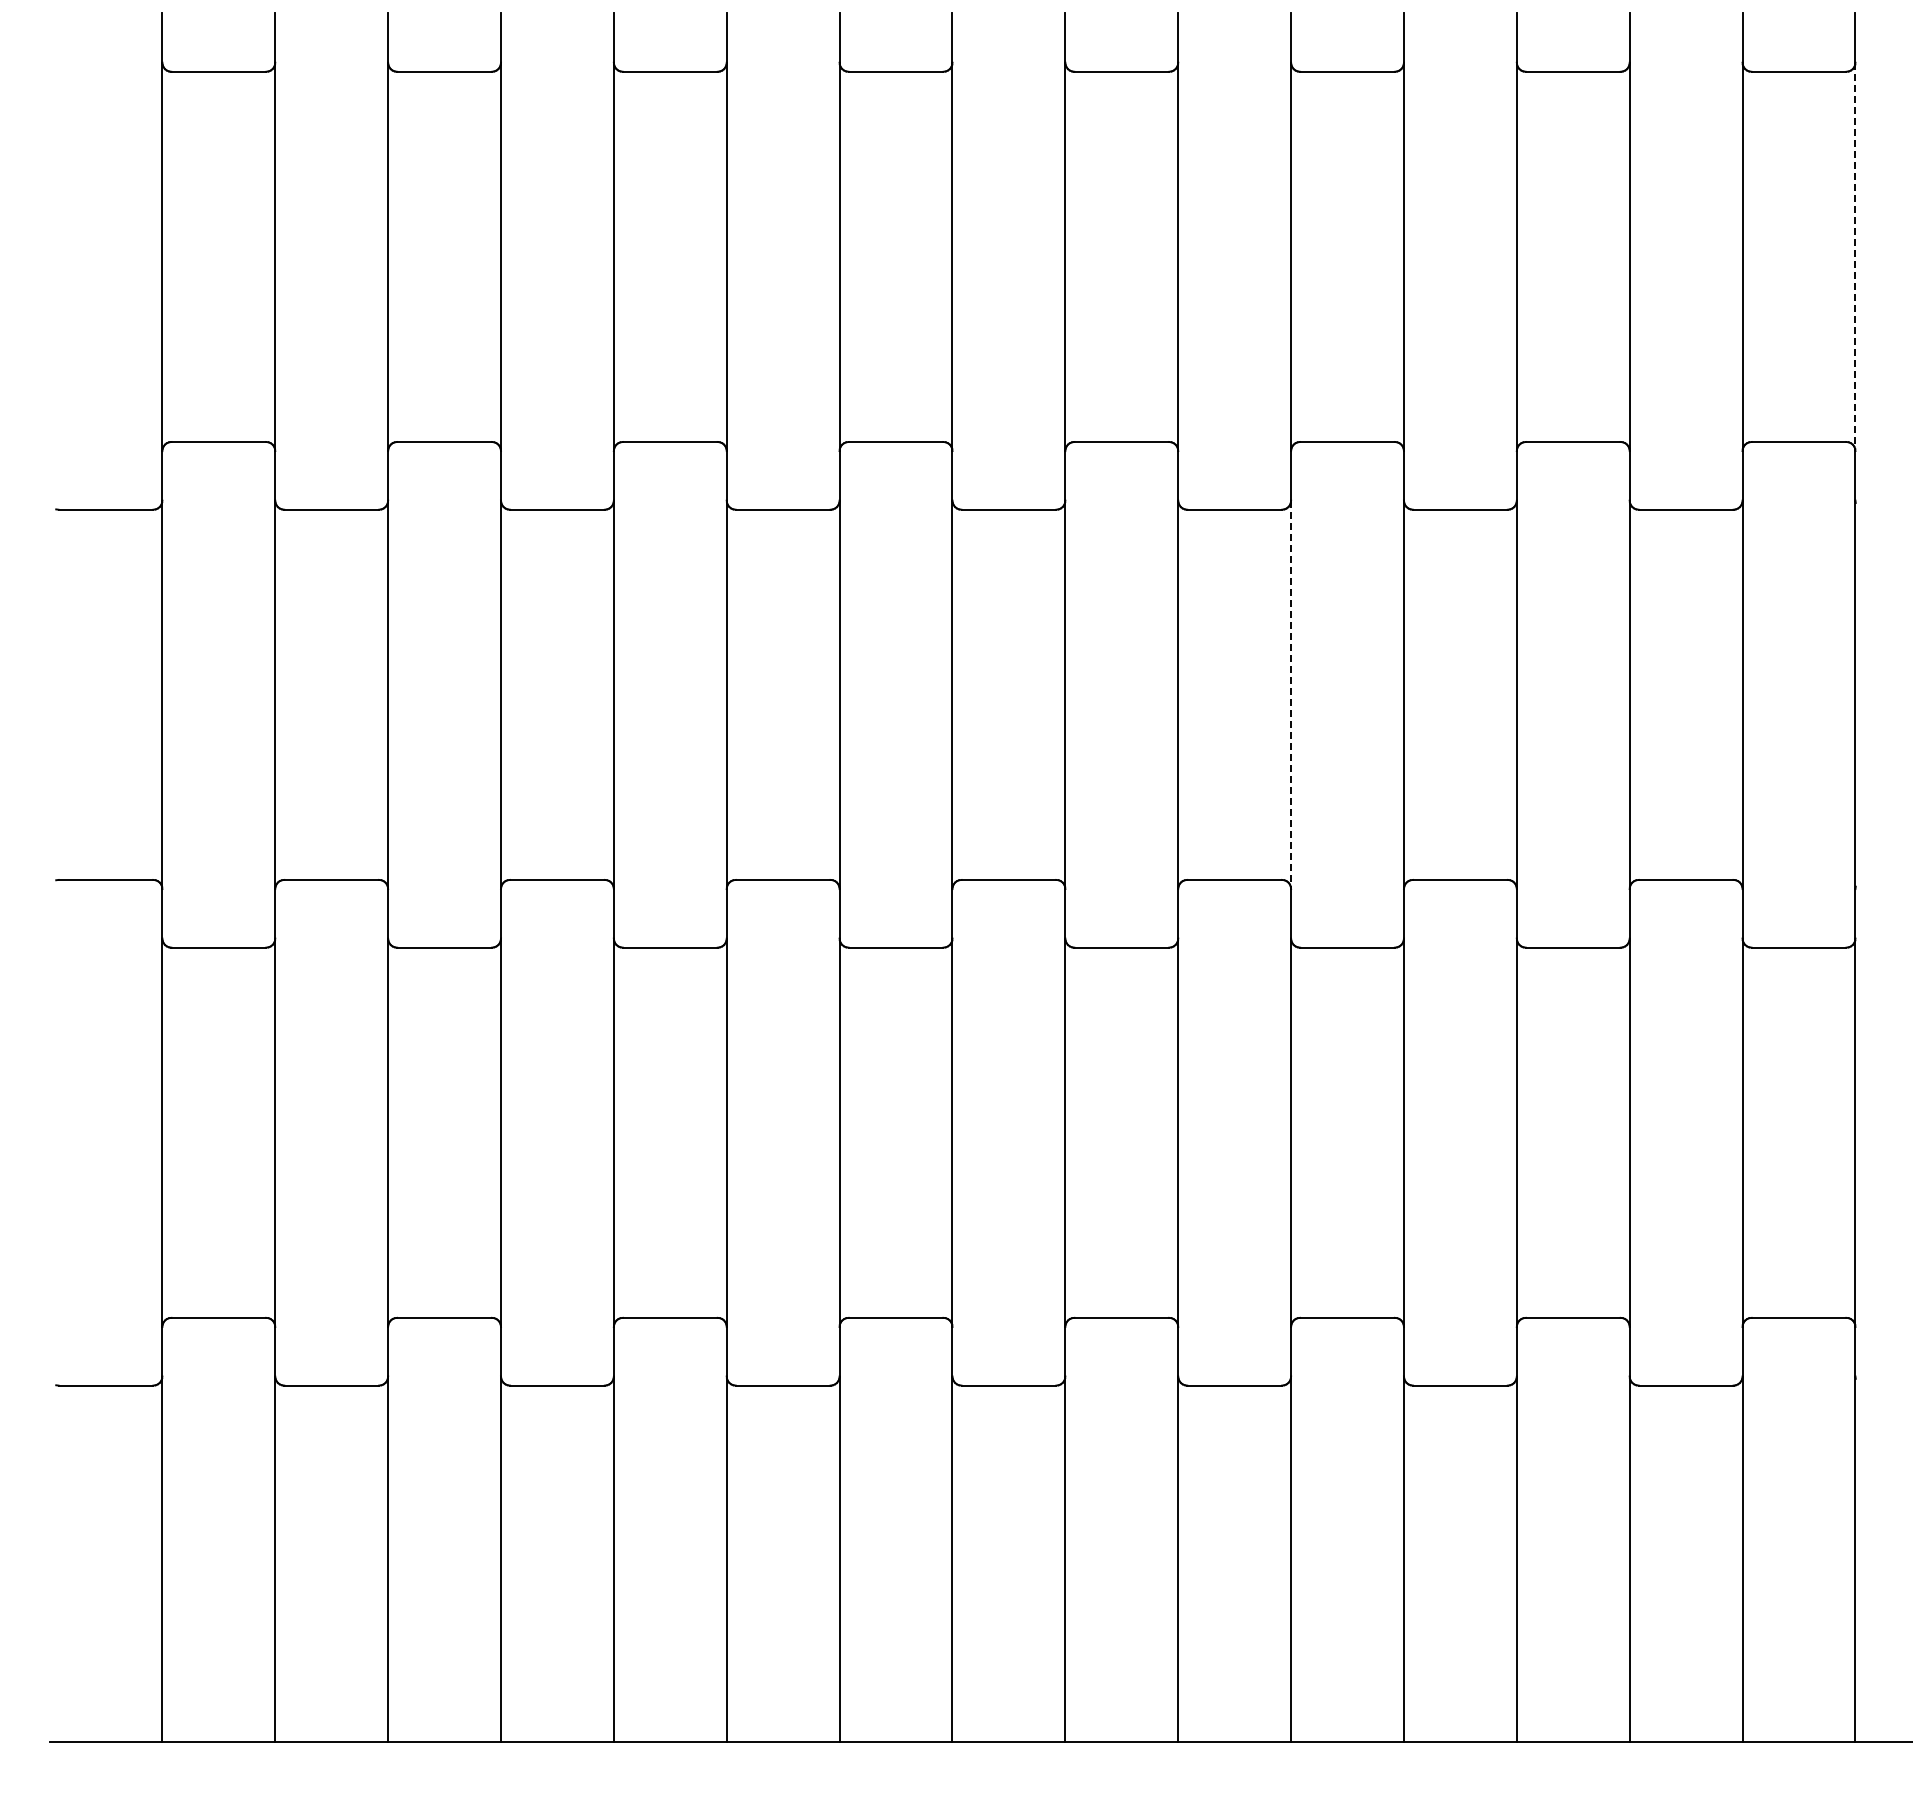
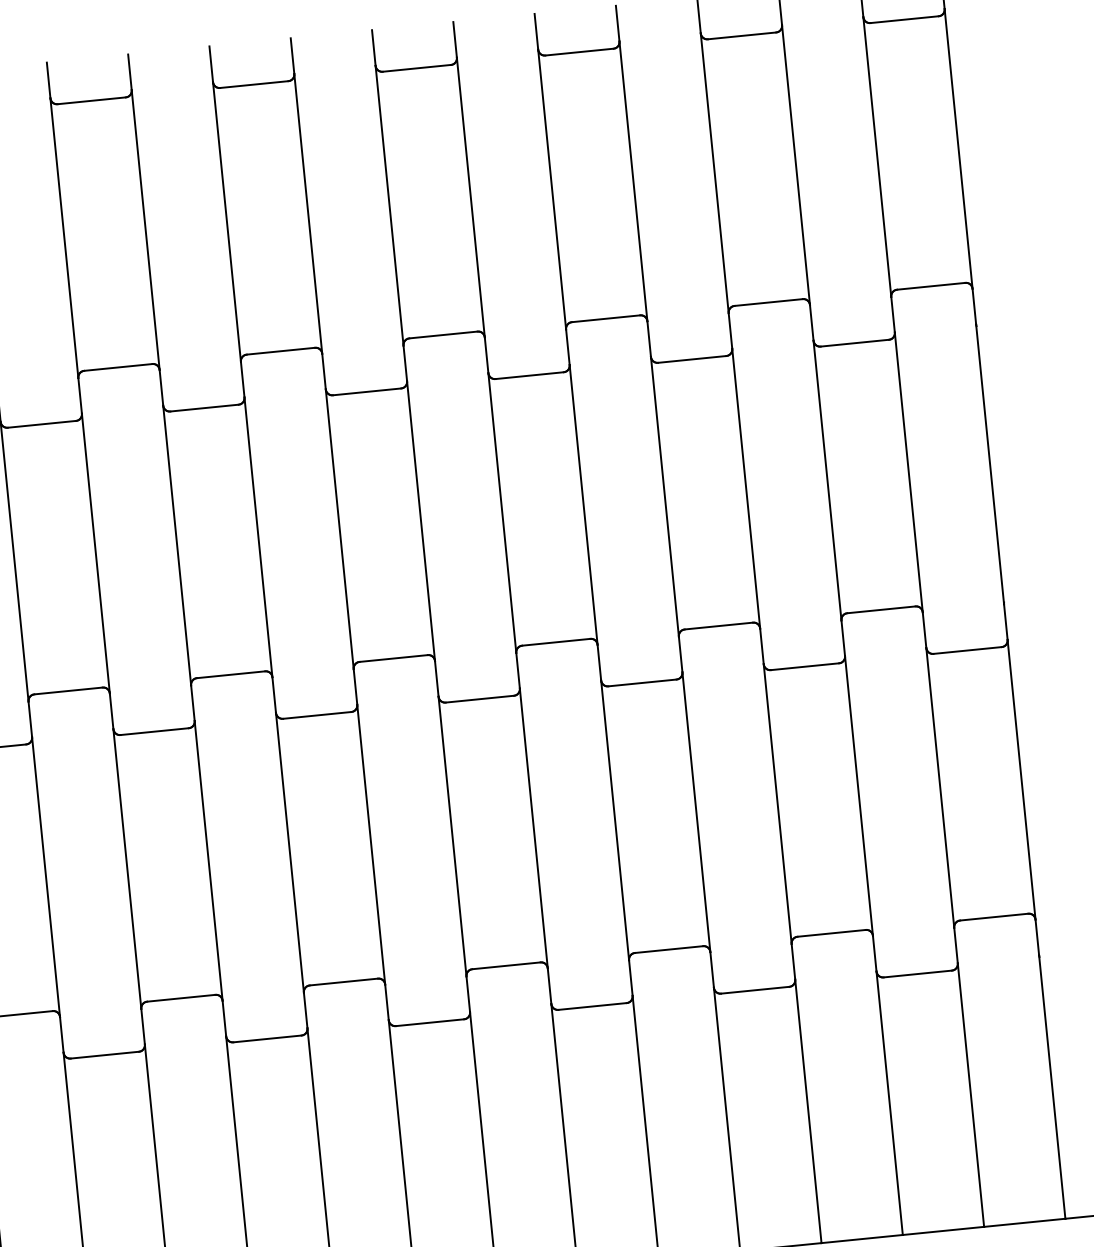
line: (1855, 257) -> (958, 149), dashed -> solid
line: (1291, 695) -> (583, 505), dashed -> solid

